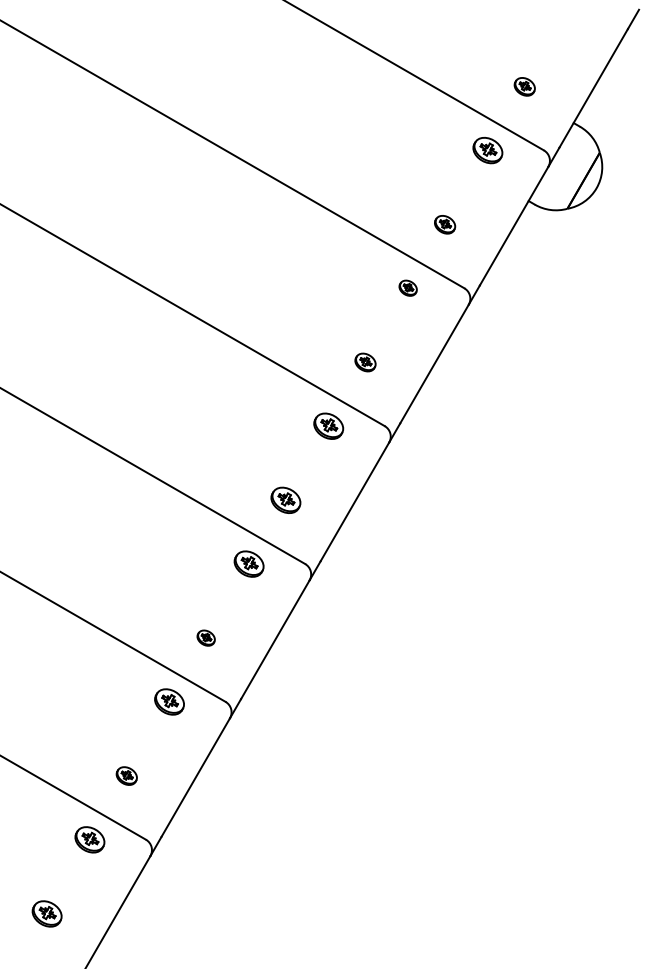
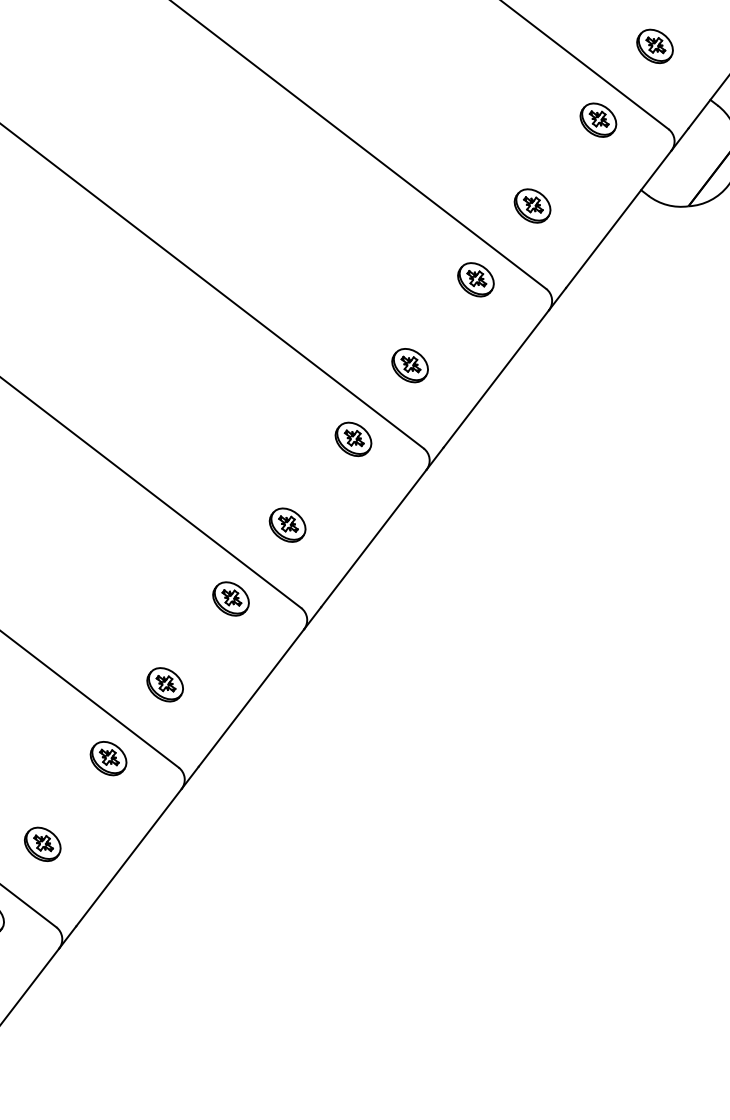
part: (524, 86) -> (654, 46), size x1.43
part: (444, 224) -> (531, 205), size x1.43
part: (407, 287) -> (475, 278), size x1.67
part: (365, 362) -> (410, 365), size x1.43
part: (205, 637) -> (164, 683), size x1.67
part: (126, 775) -> (42, 843), size x1.43

